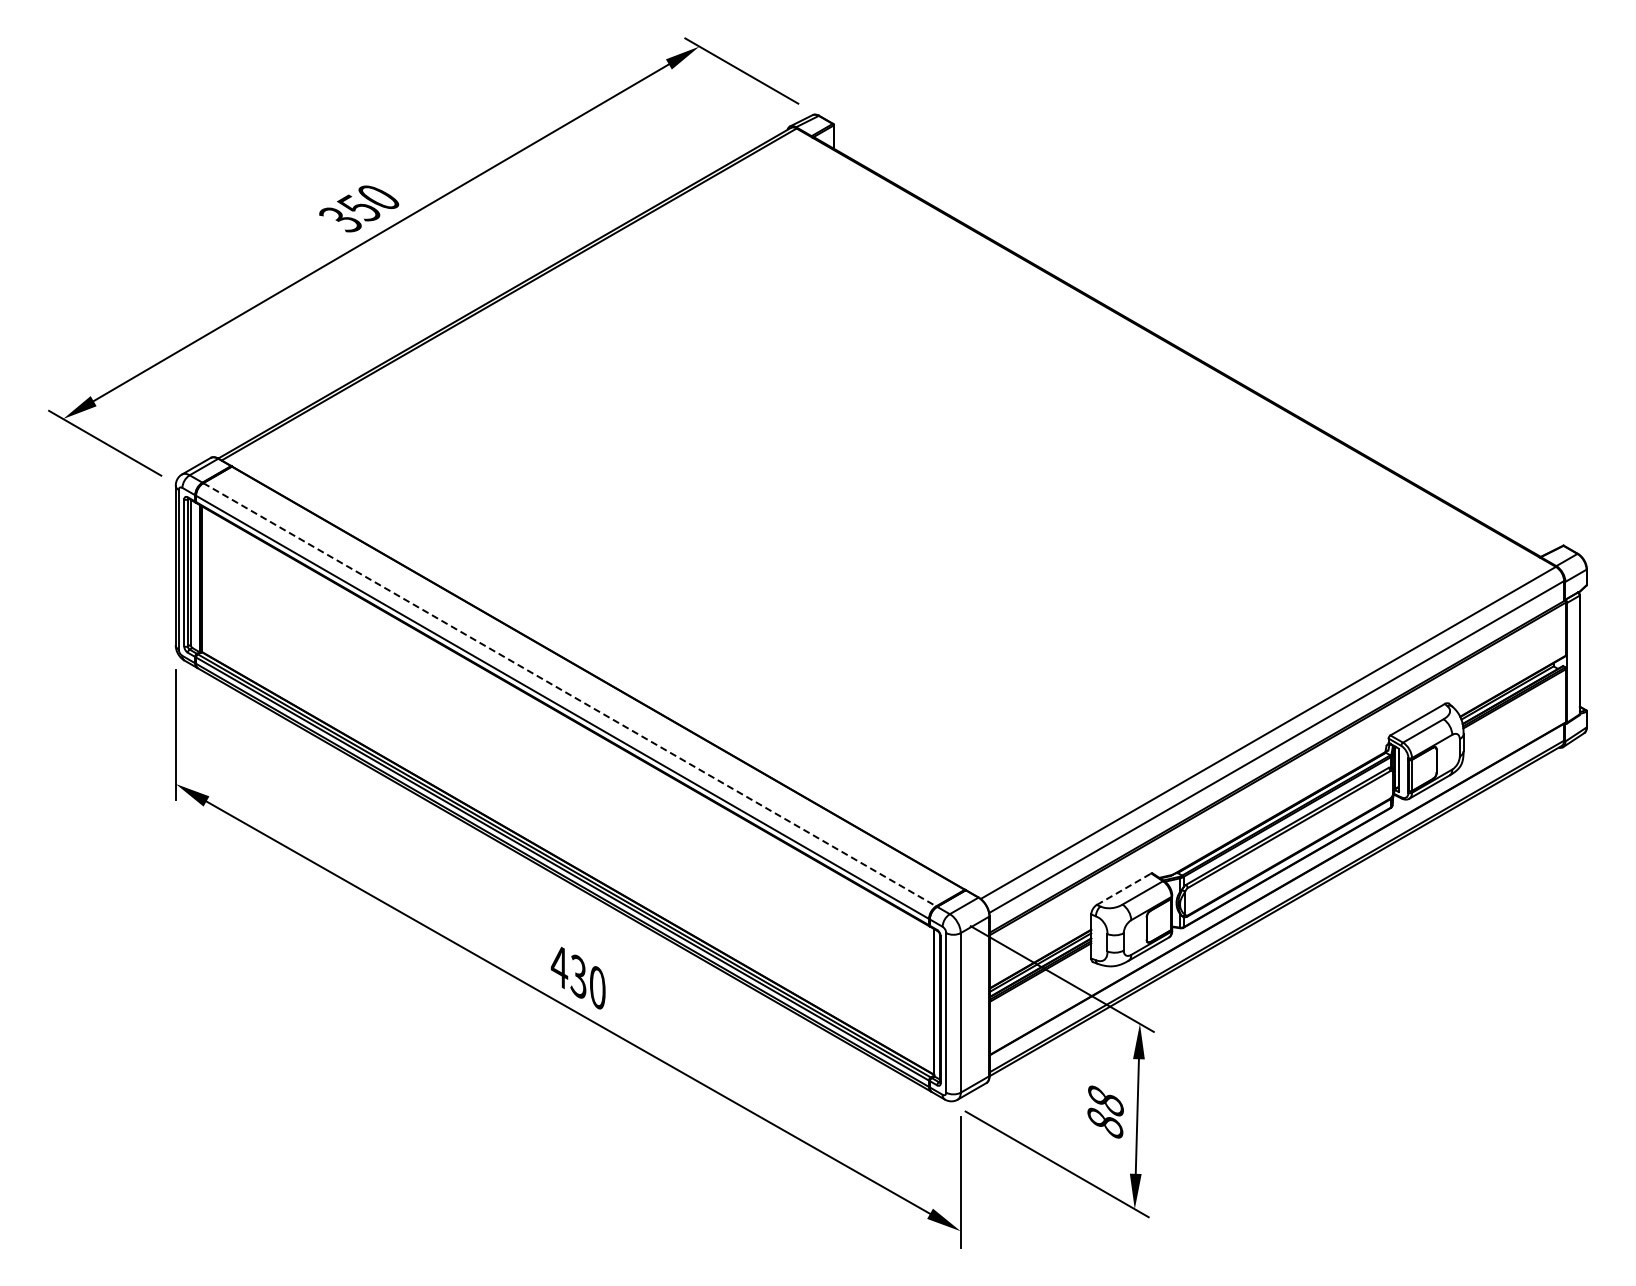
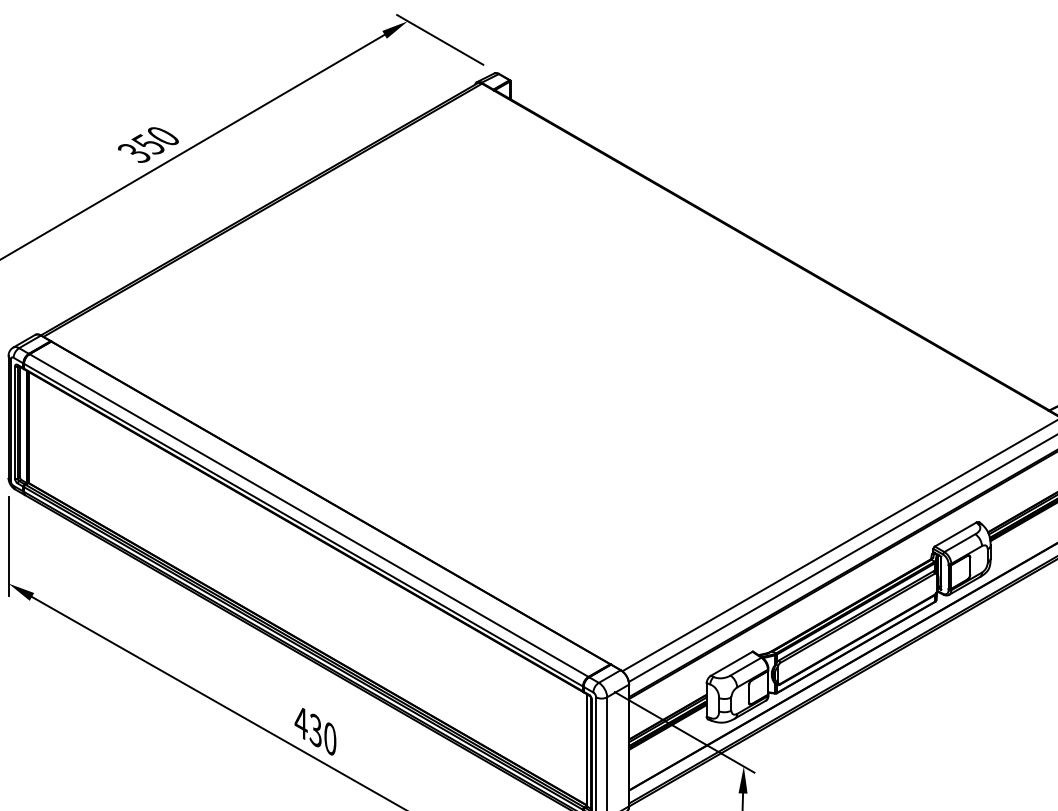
line: (570, 694) -> (309, 515), dashed -> solid
line: (1124, 888) -> (732, 663), dashed -> solid

